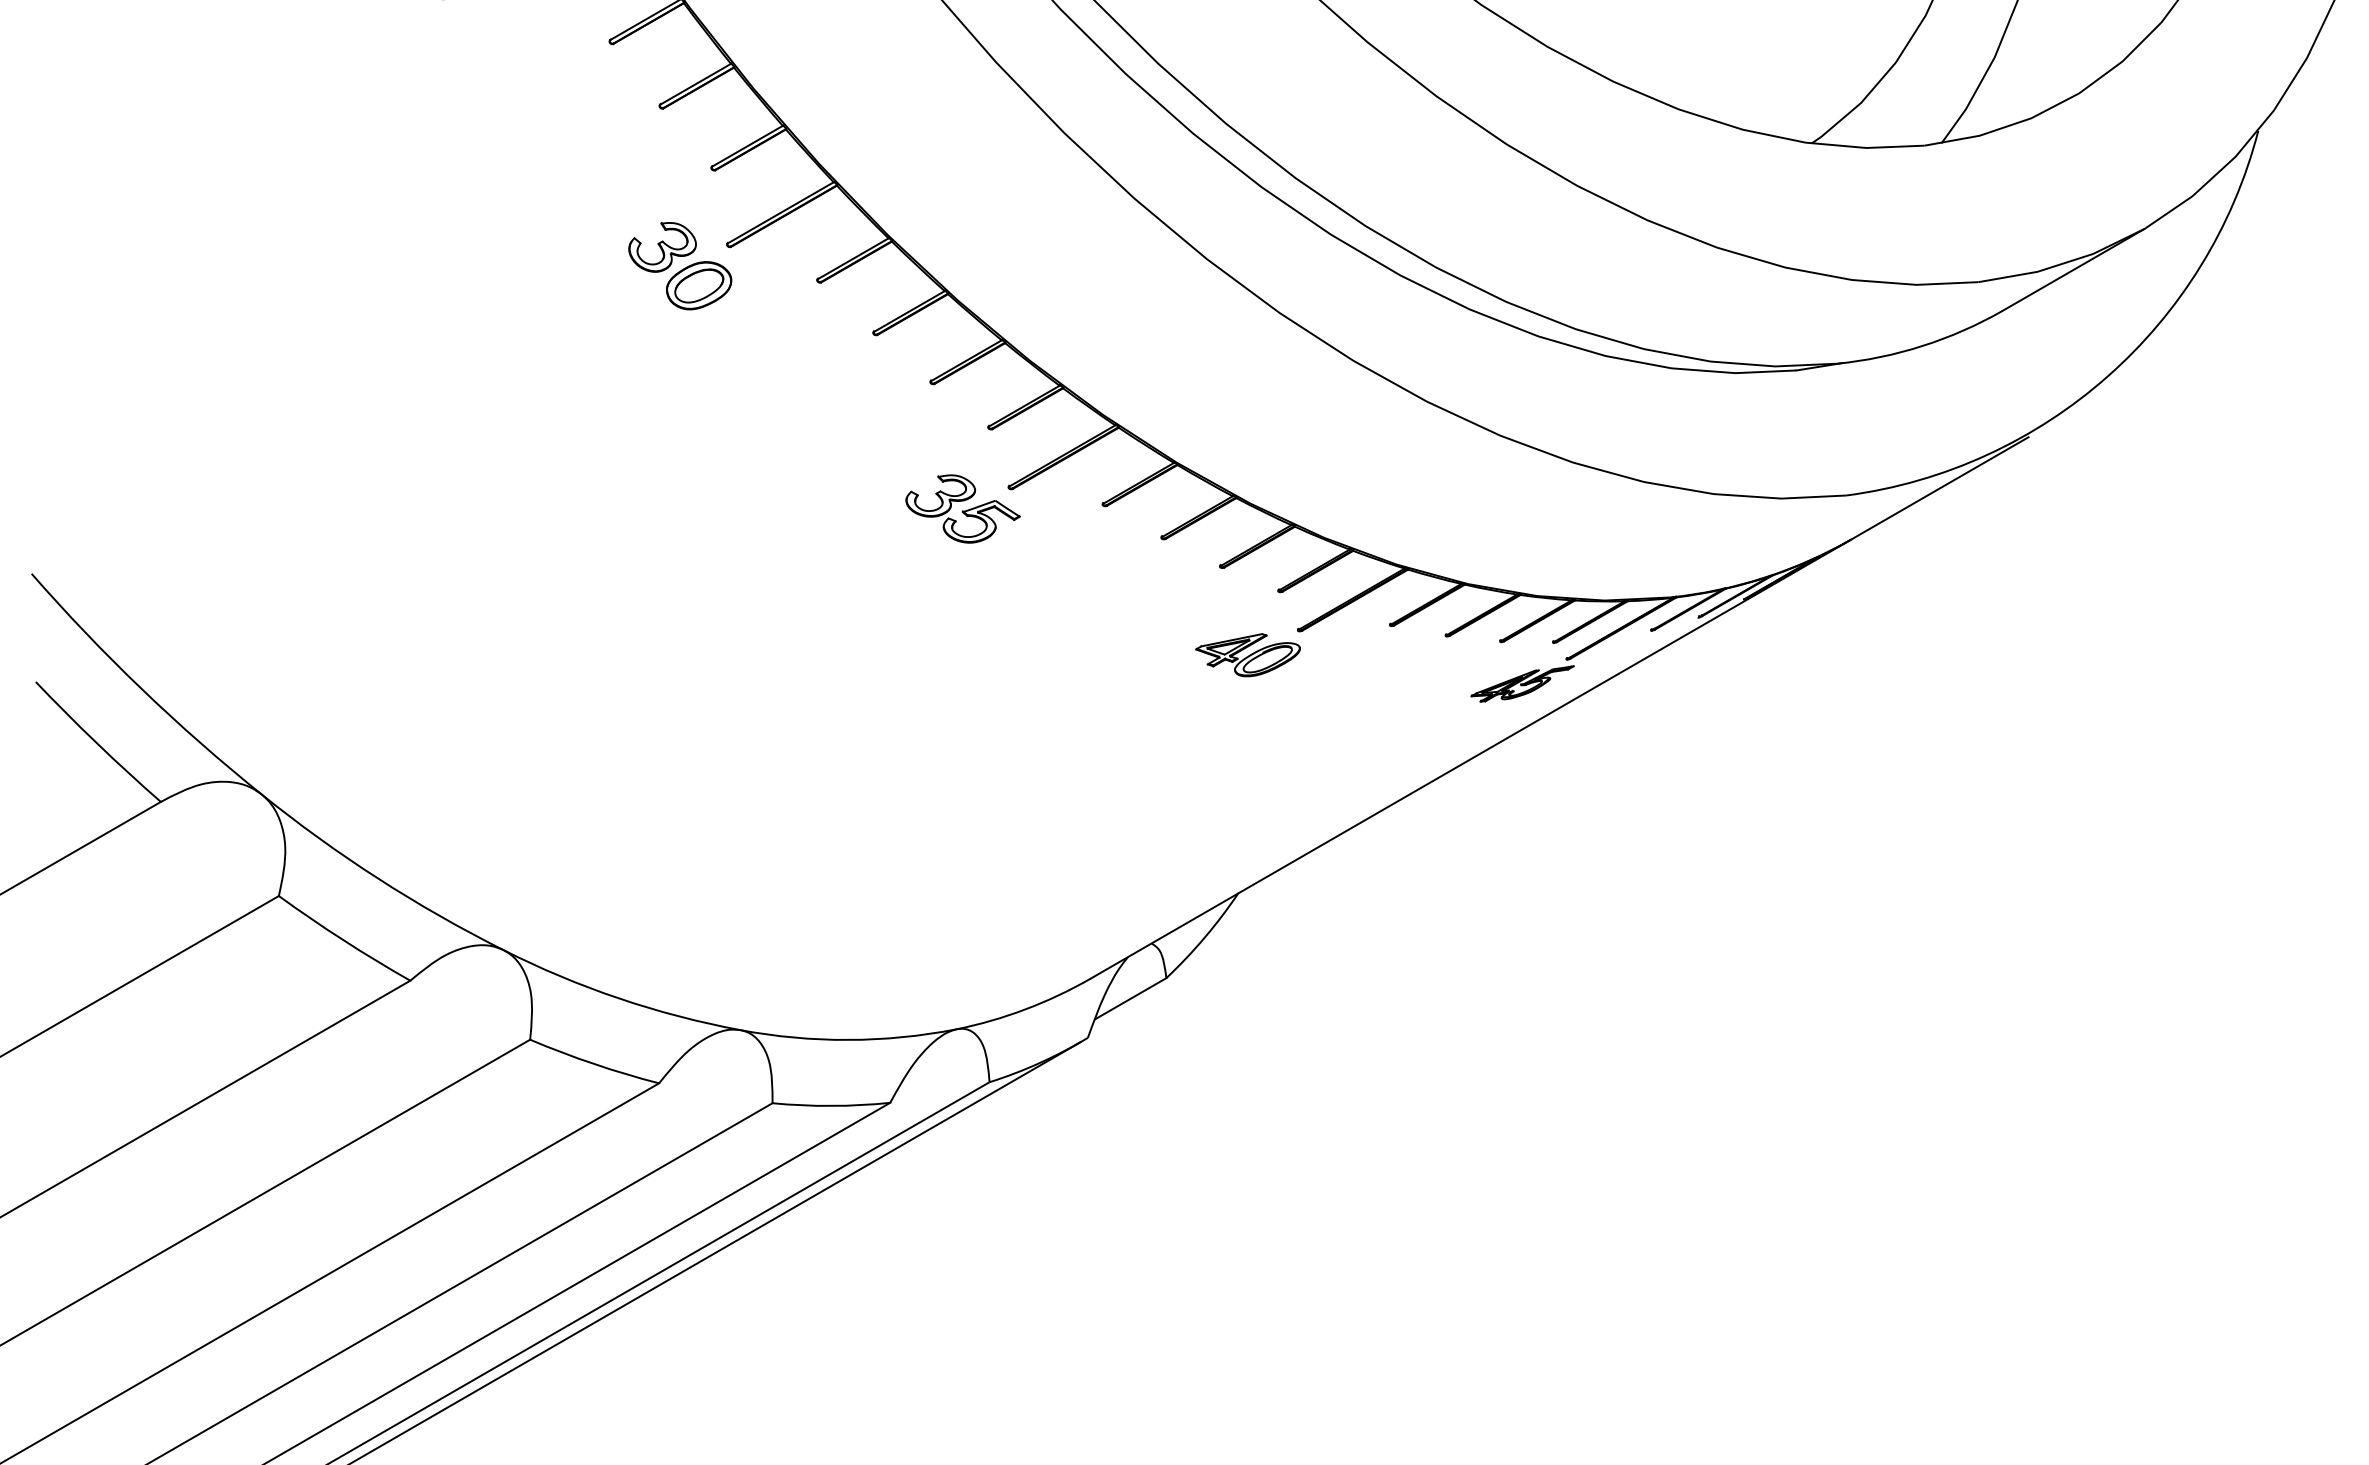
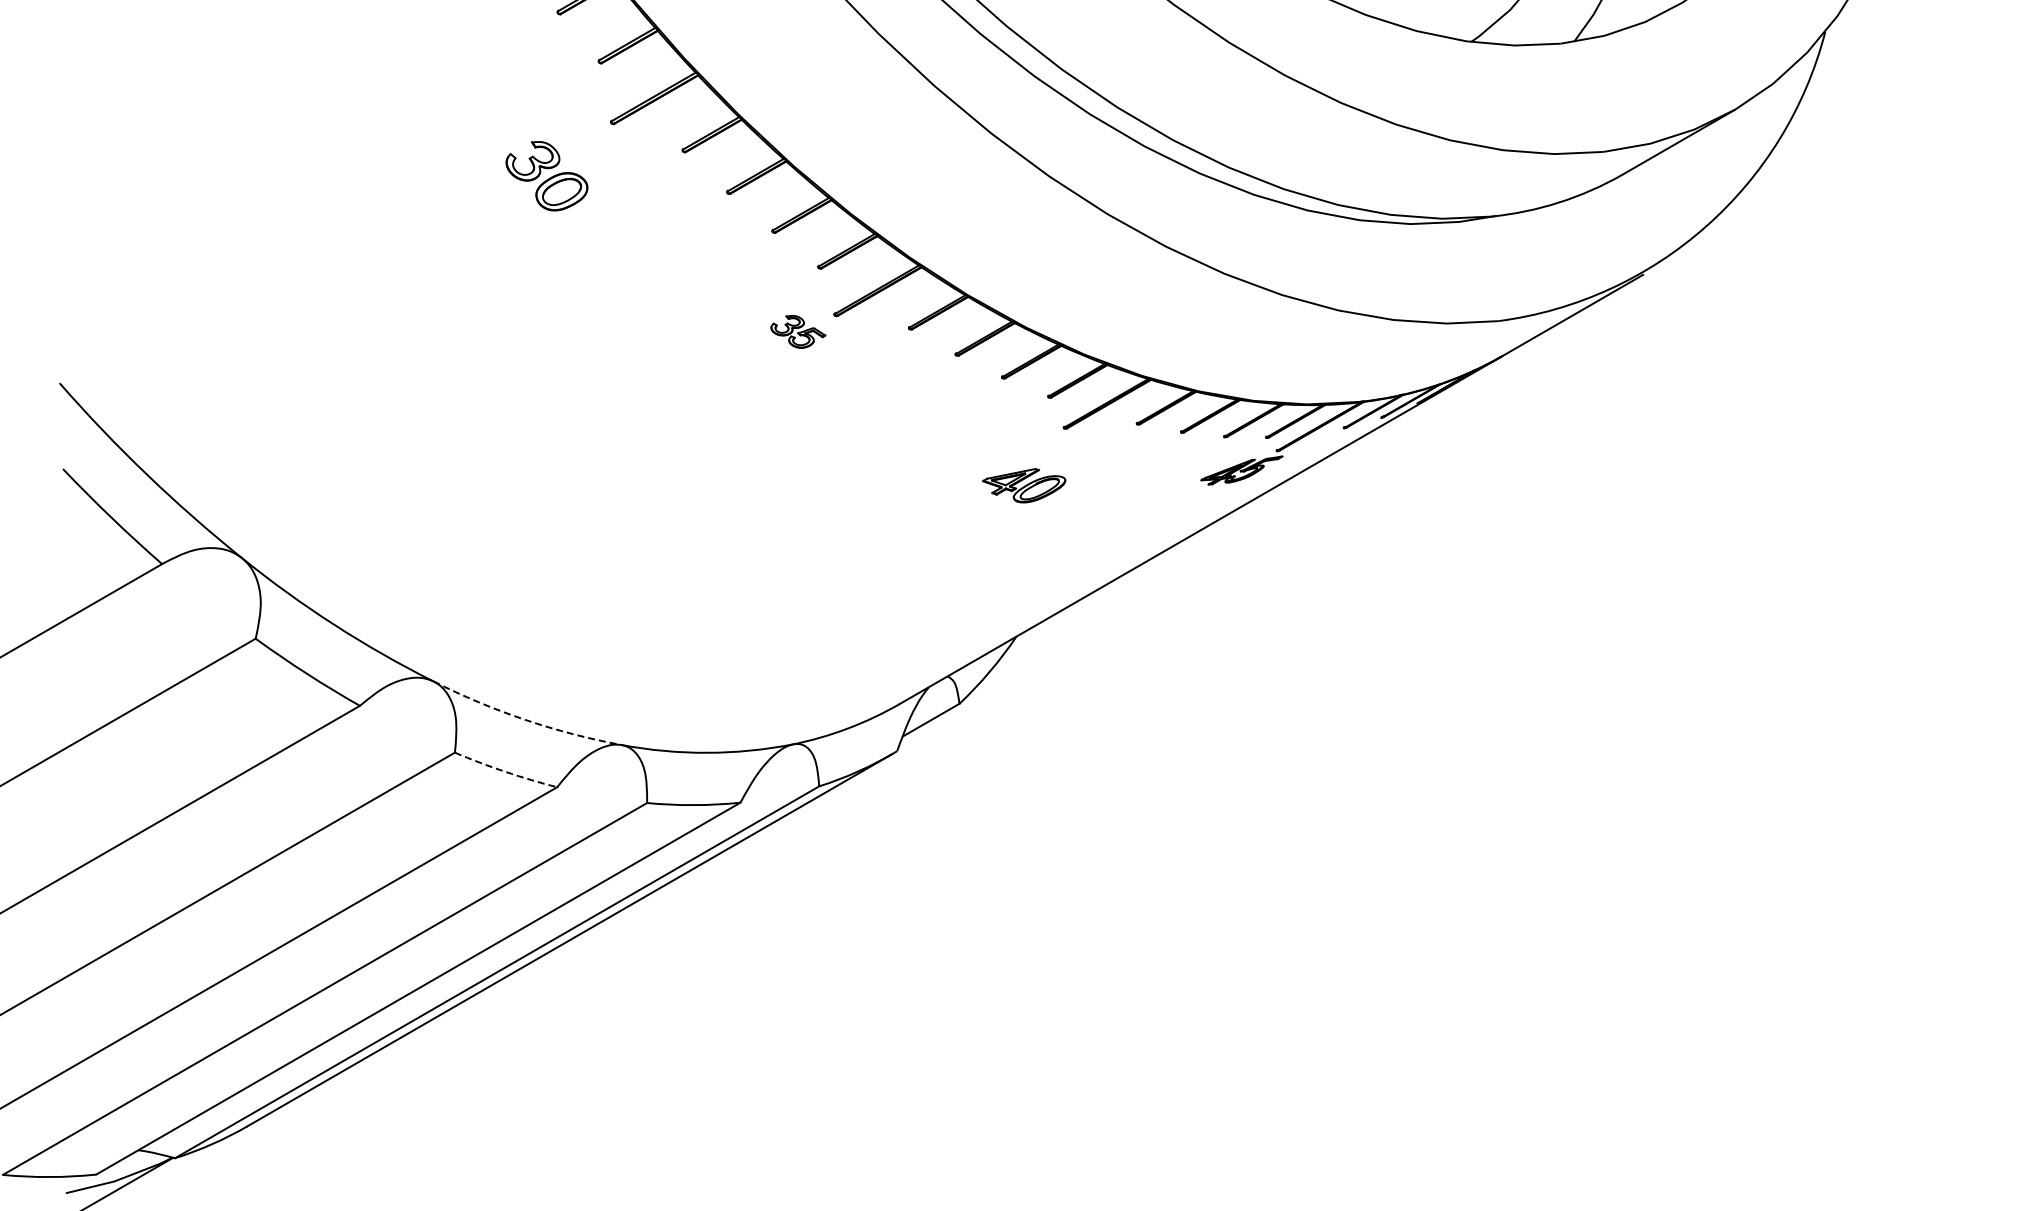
part: (679, 266) -> (546, 176), moved
part: (963, 508) -> (798, 331), size x0.6
part: (1248, 654) -> (1024, 485), moved
arc: (619, 997) -> (525, 719), solid -> dashed
arc: (593, 1063) -> (505, 771), solid -> dashed

